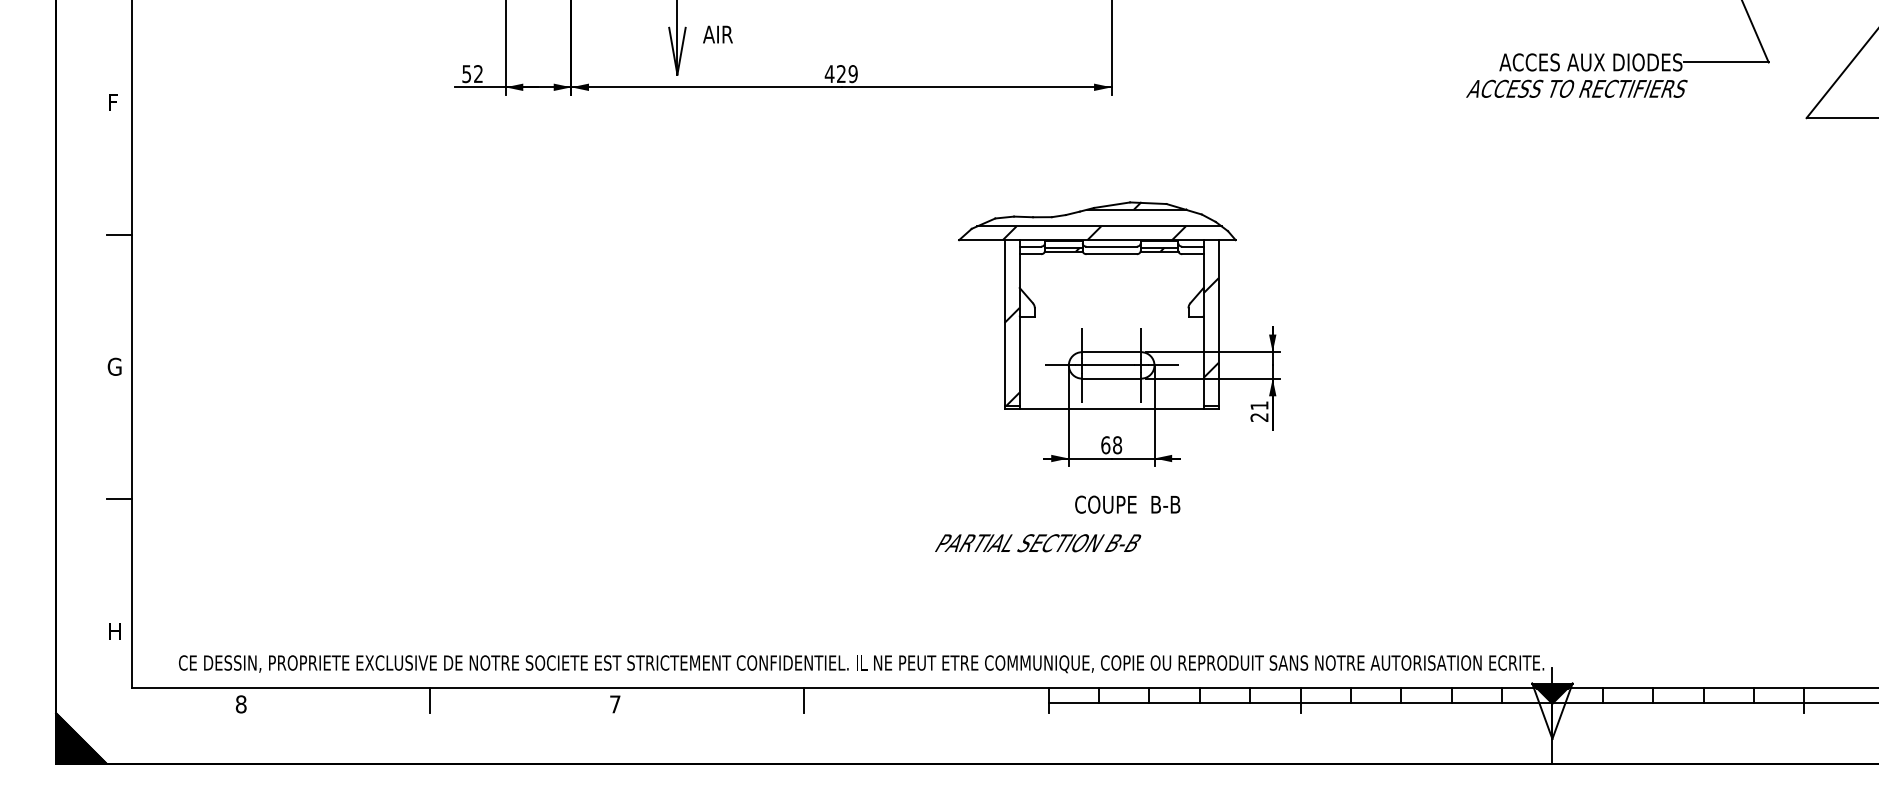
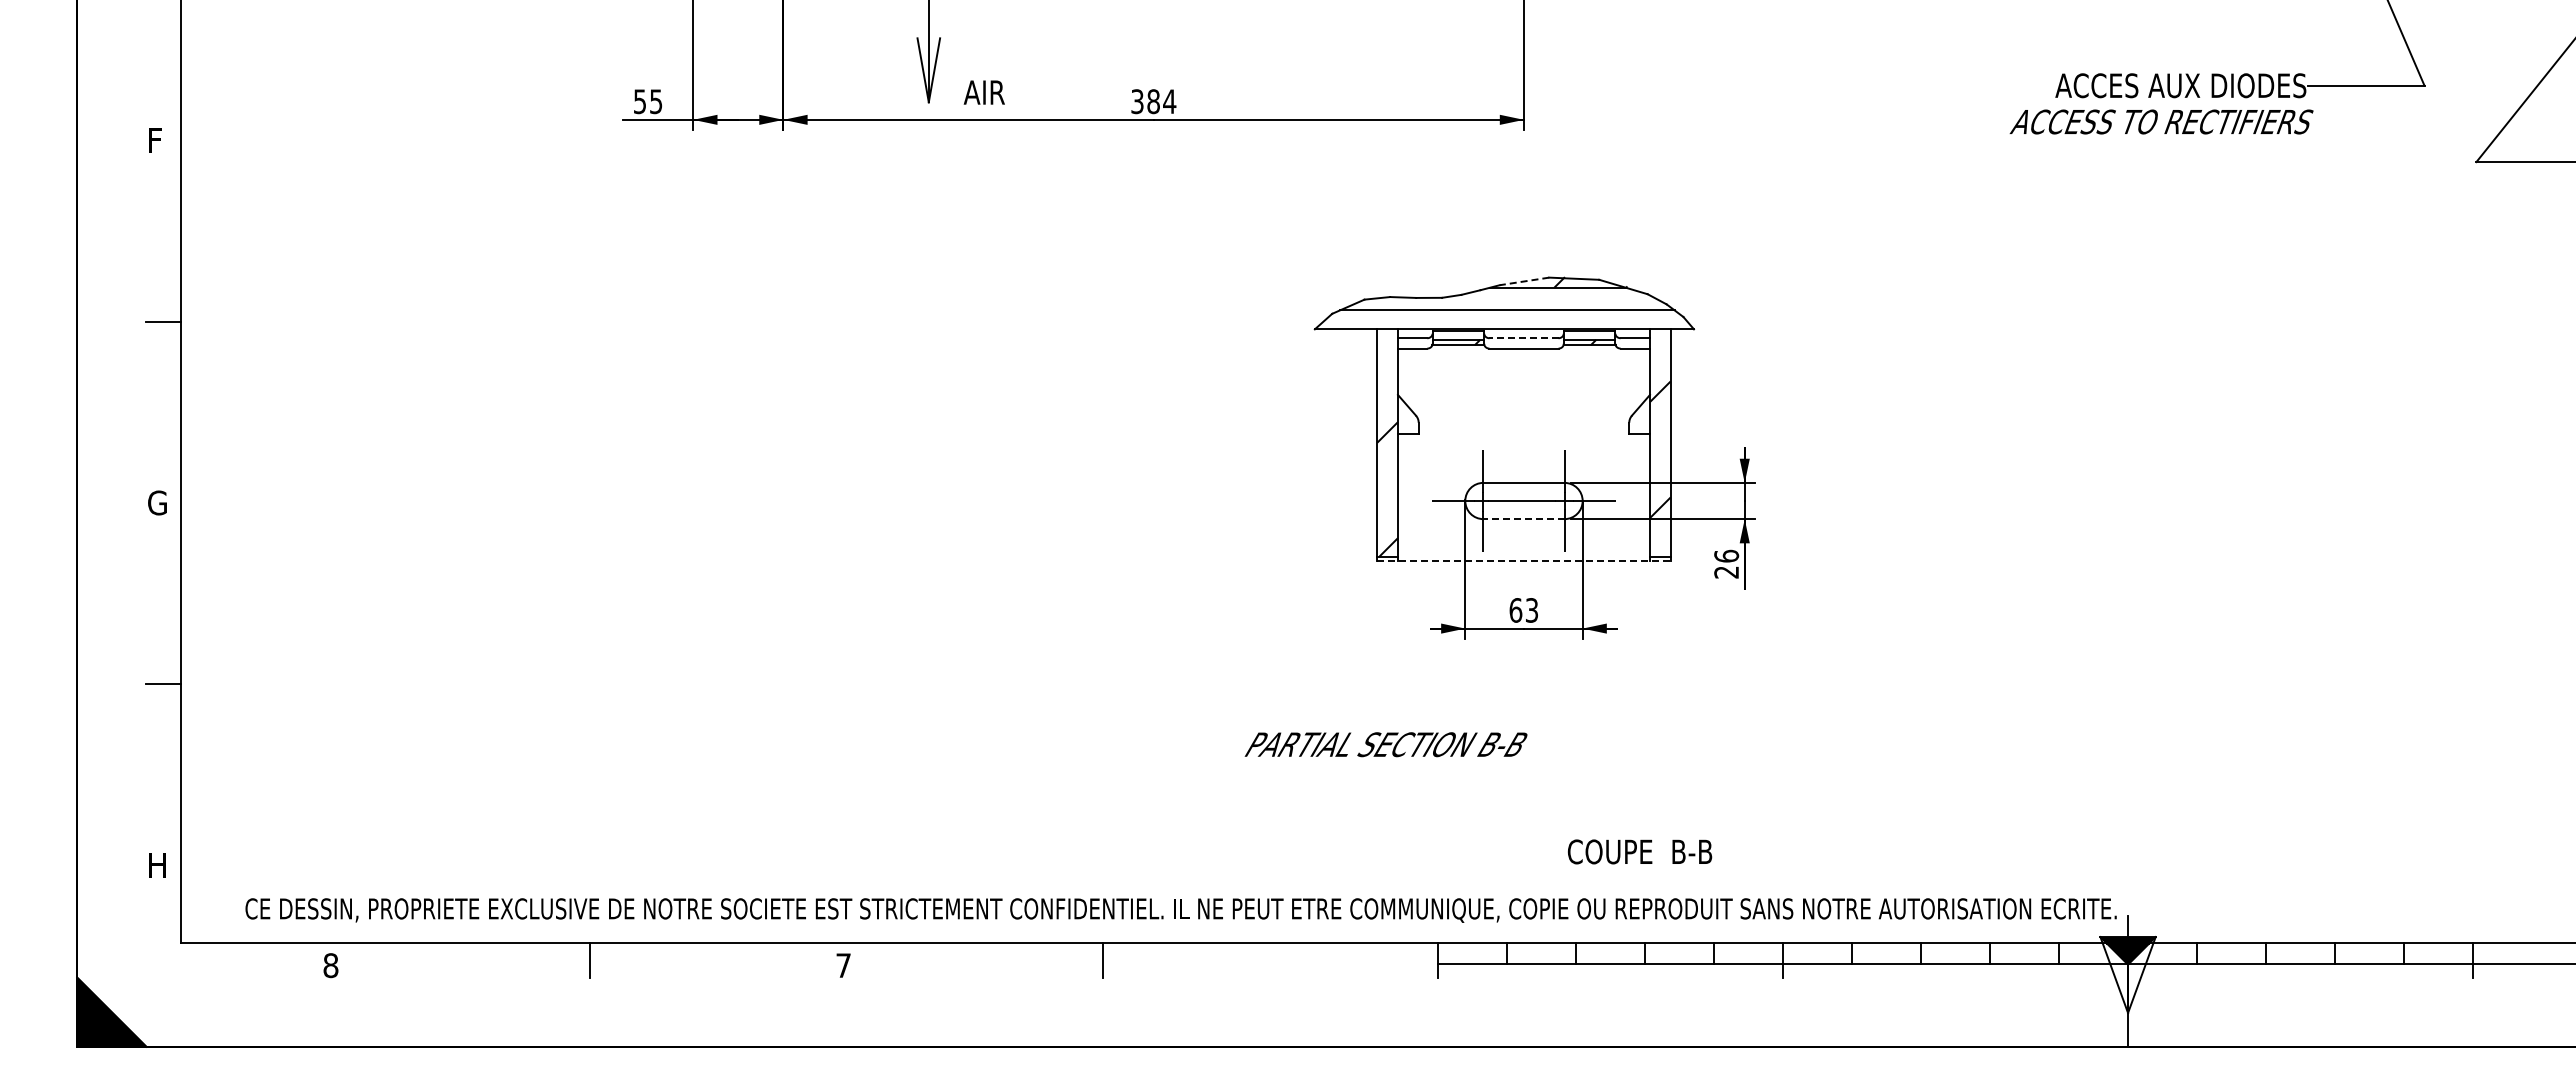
text: (717, 34) -> (983, 92), moved
text: (478, 73) -> (656, 101), 52 -> 55
text: (841, 73) -> (1153, 101), 429 -> 384
line: (1112, 205) -> (1524, 281), solid -> dashed
hatch: (1093, 232) -> (1499, 319), removed
line: (1111, 246) -> (1523, 338), solid -> dashed
line: (1111, 378) -> (1523, 519), solid -> dashed
text: (1259, 405) -> (1726, 555), 21 -> 26
line: (1111, 409) -> (1523, 561), solid -> dashed
text: (1117, 445) -> (1531, 610), 68 -> 63
text: (1128, 504) -> (1640, 851), moved
text: (1037, 543) -> (1385, 744), moved

